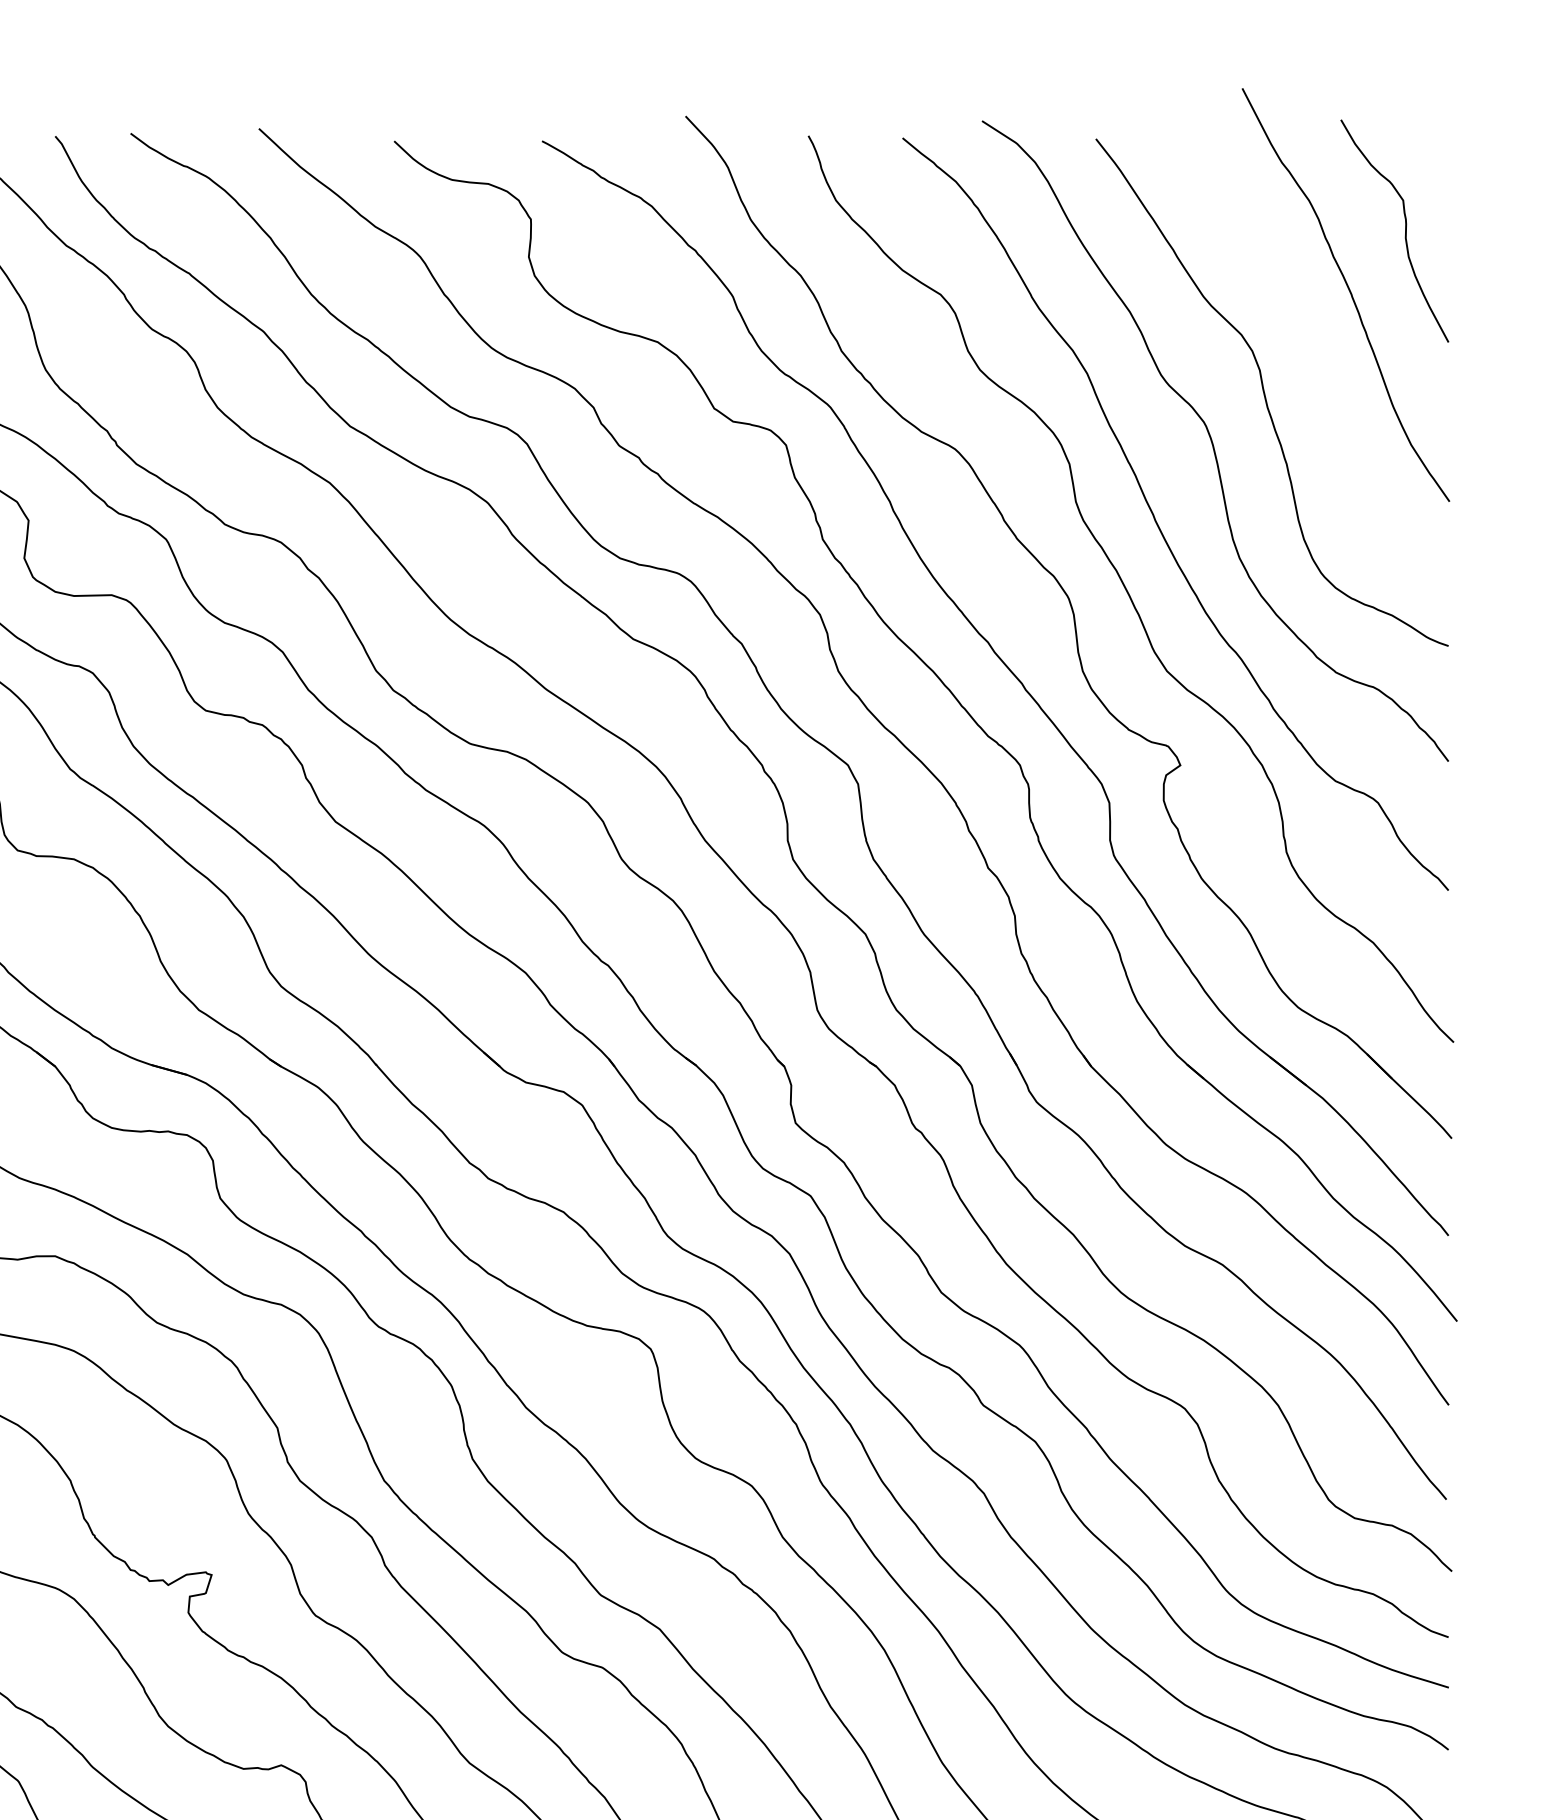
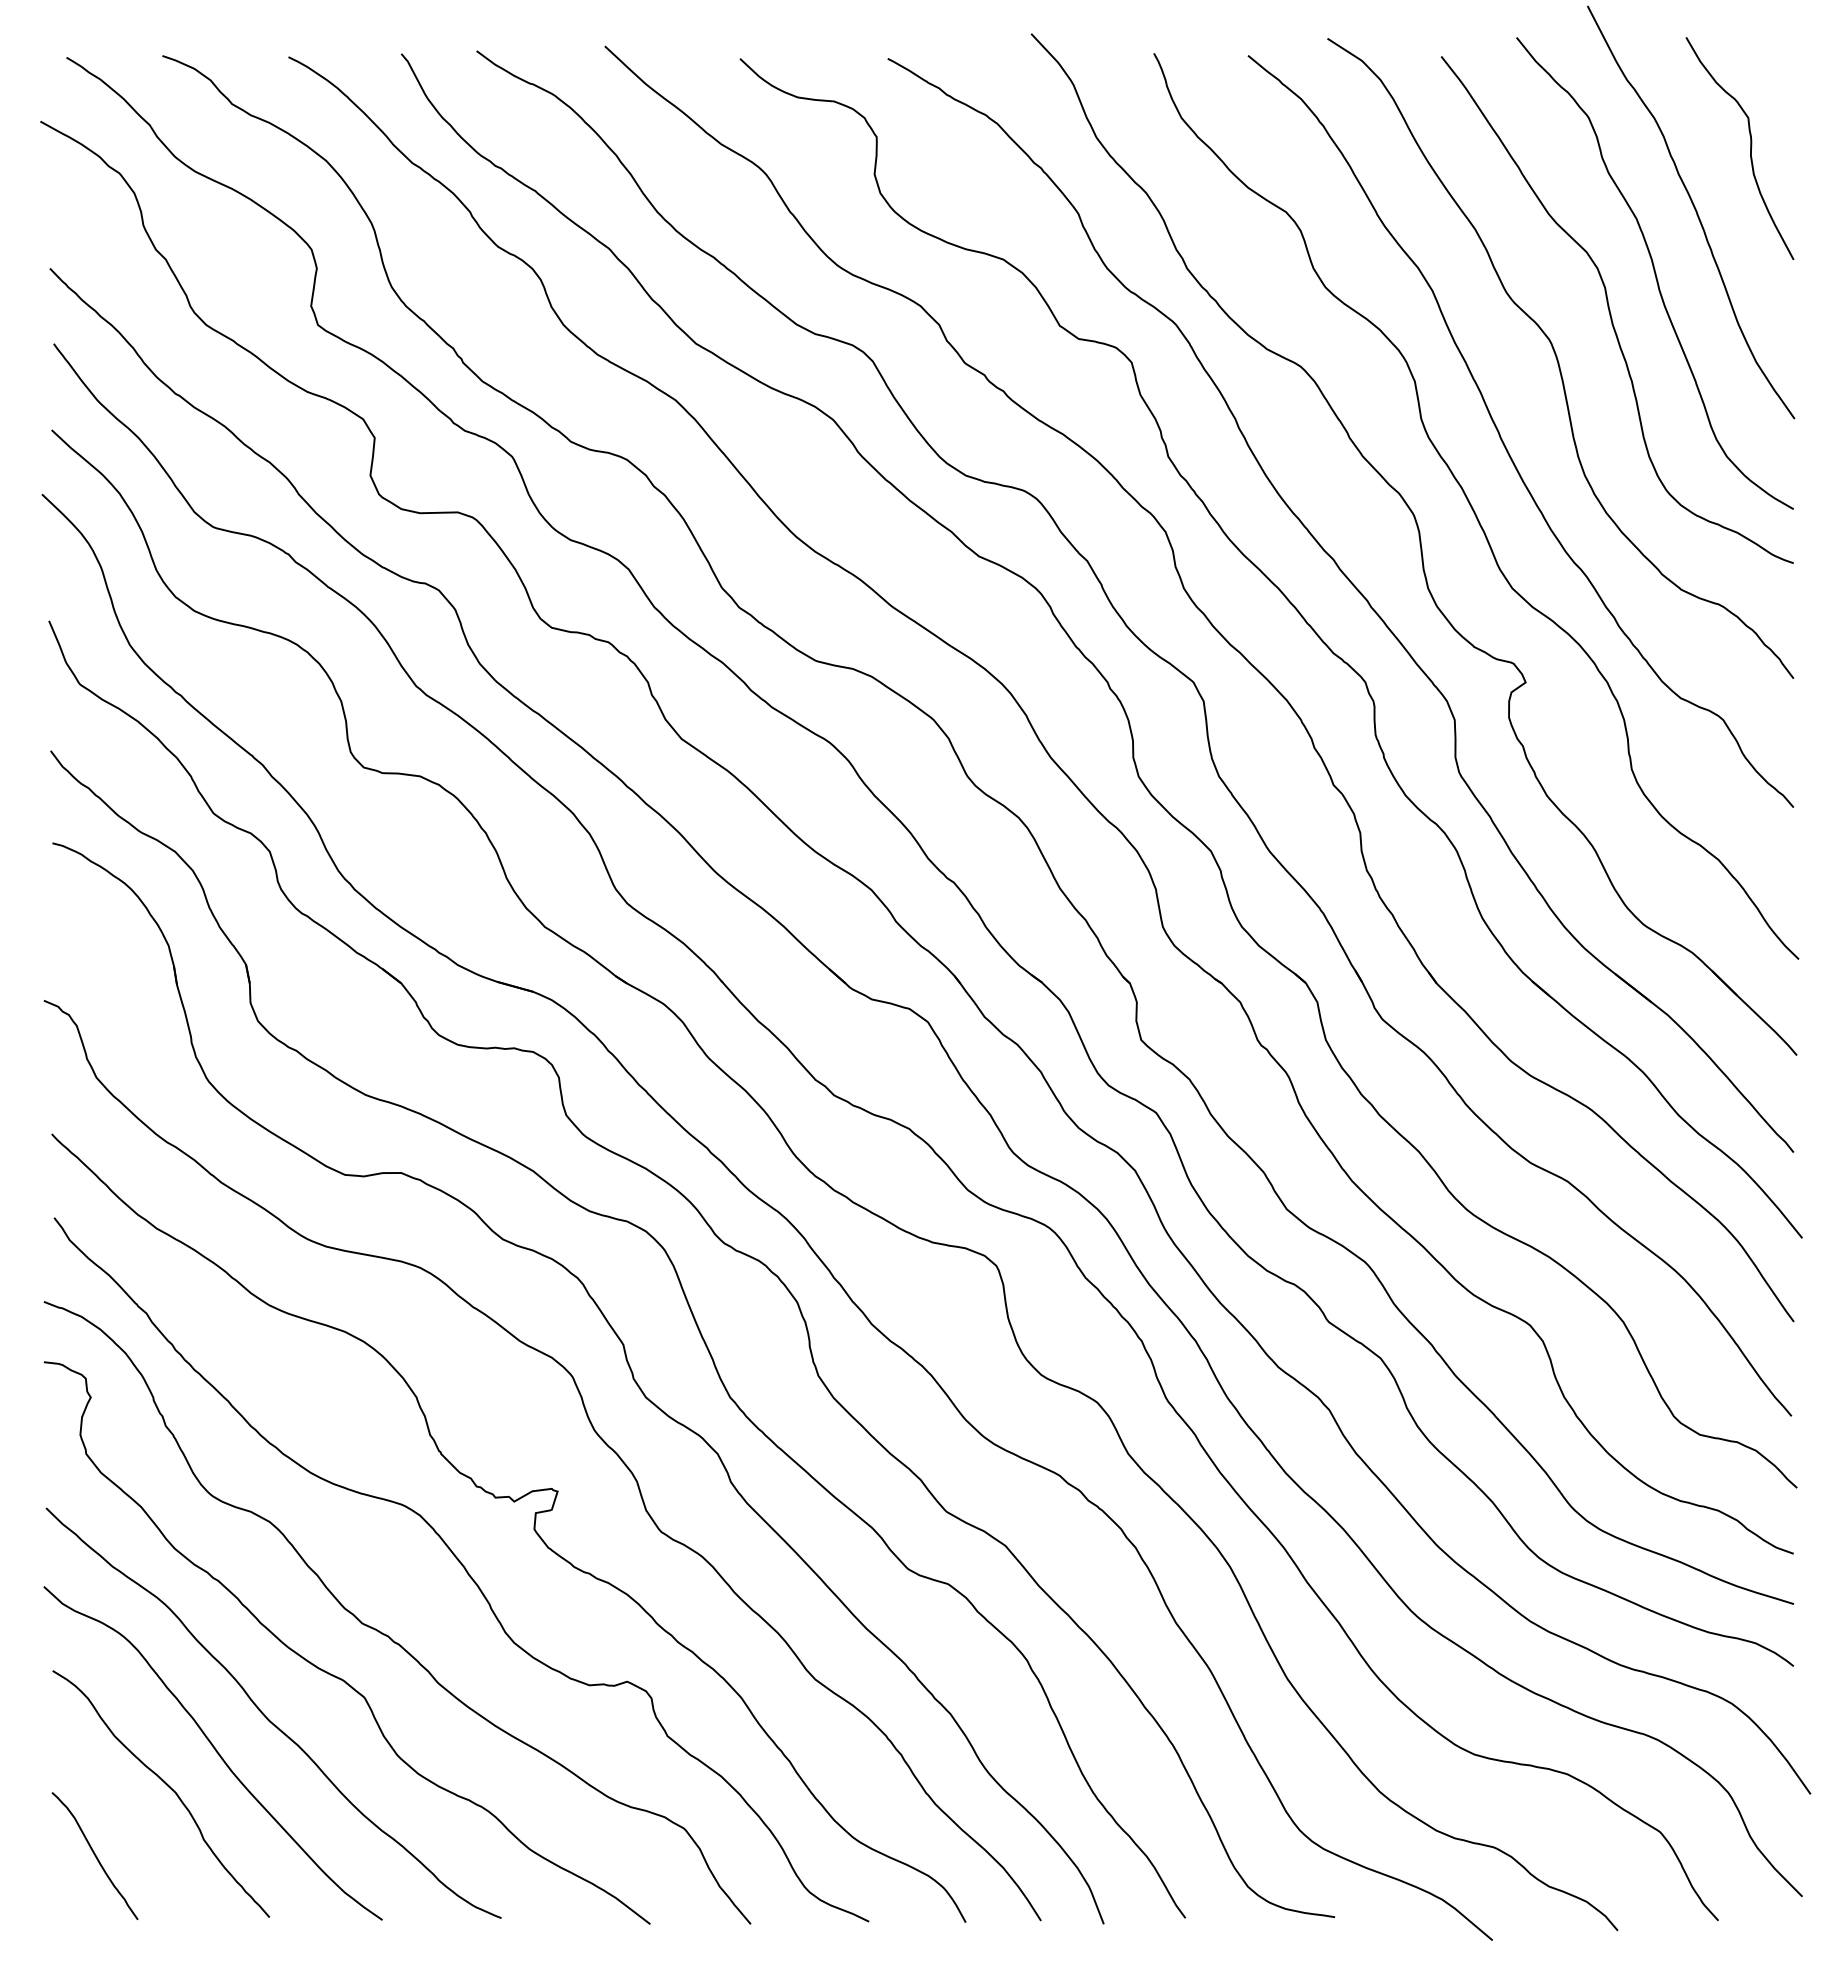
curve: (1309, 356) -> (1654, 273), added

